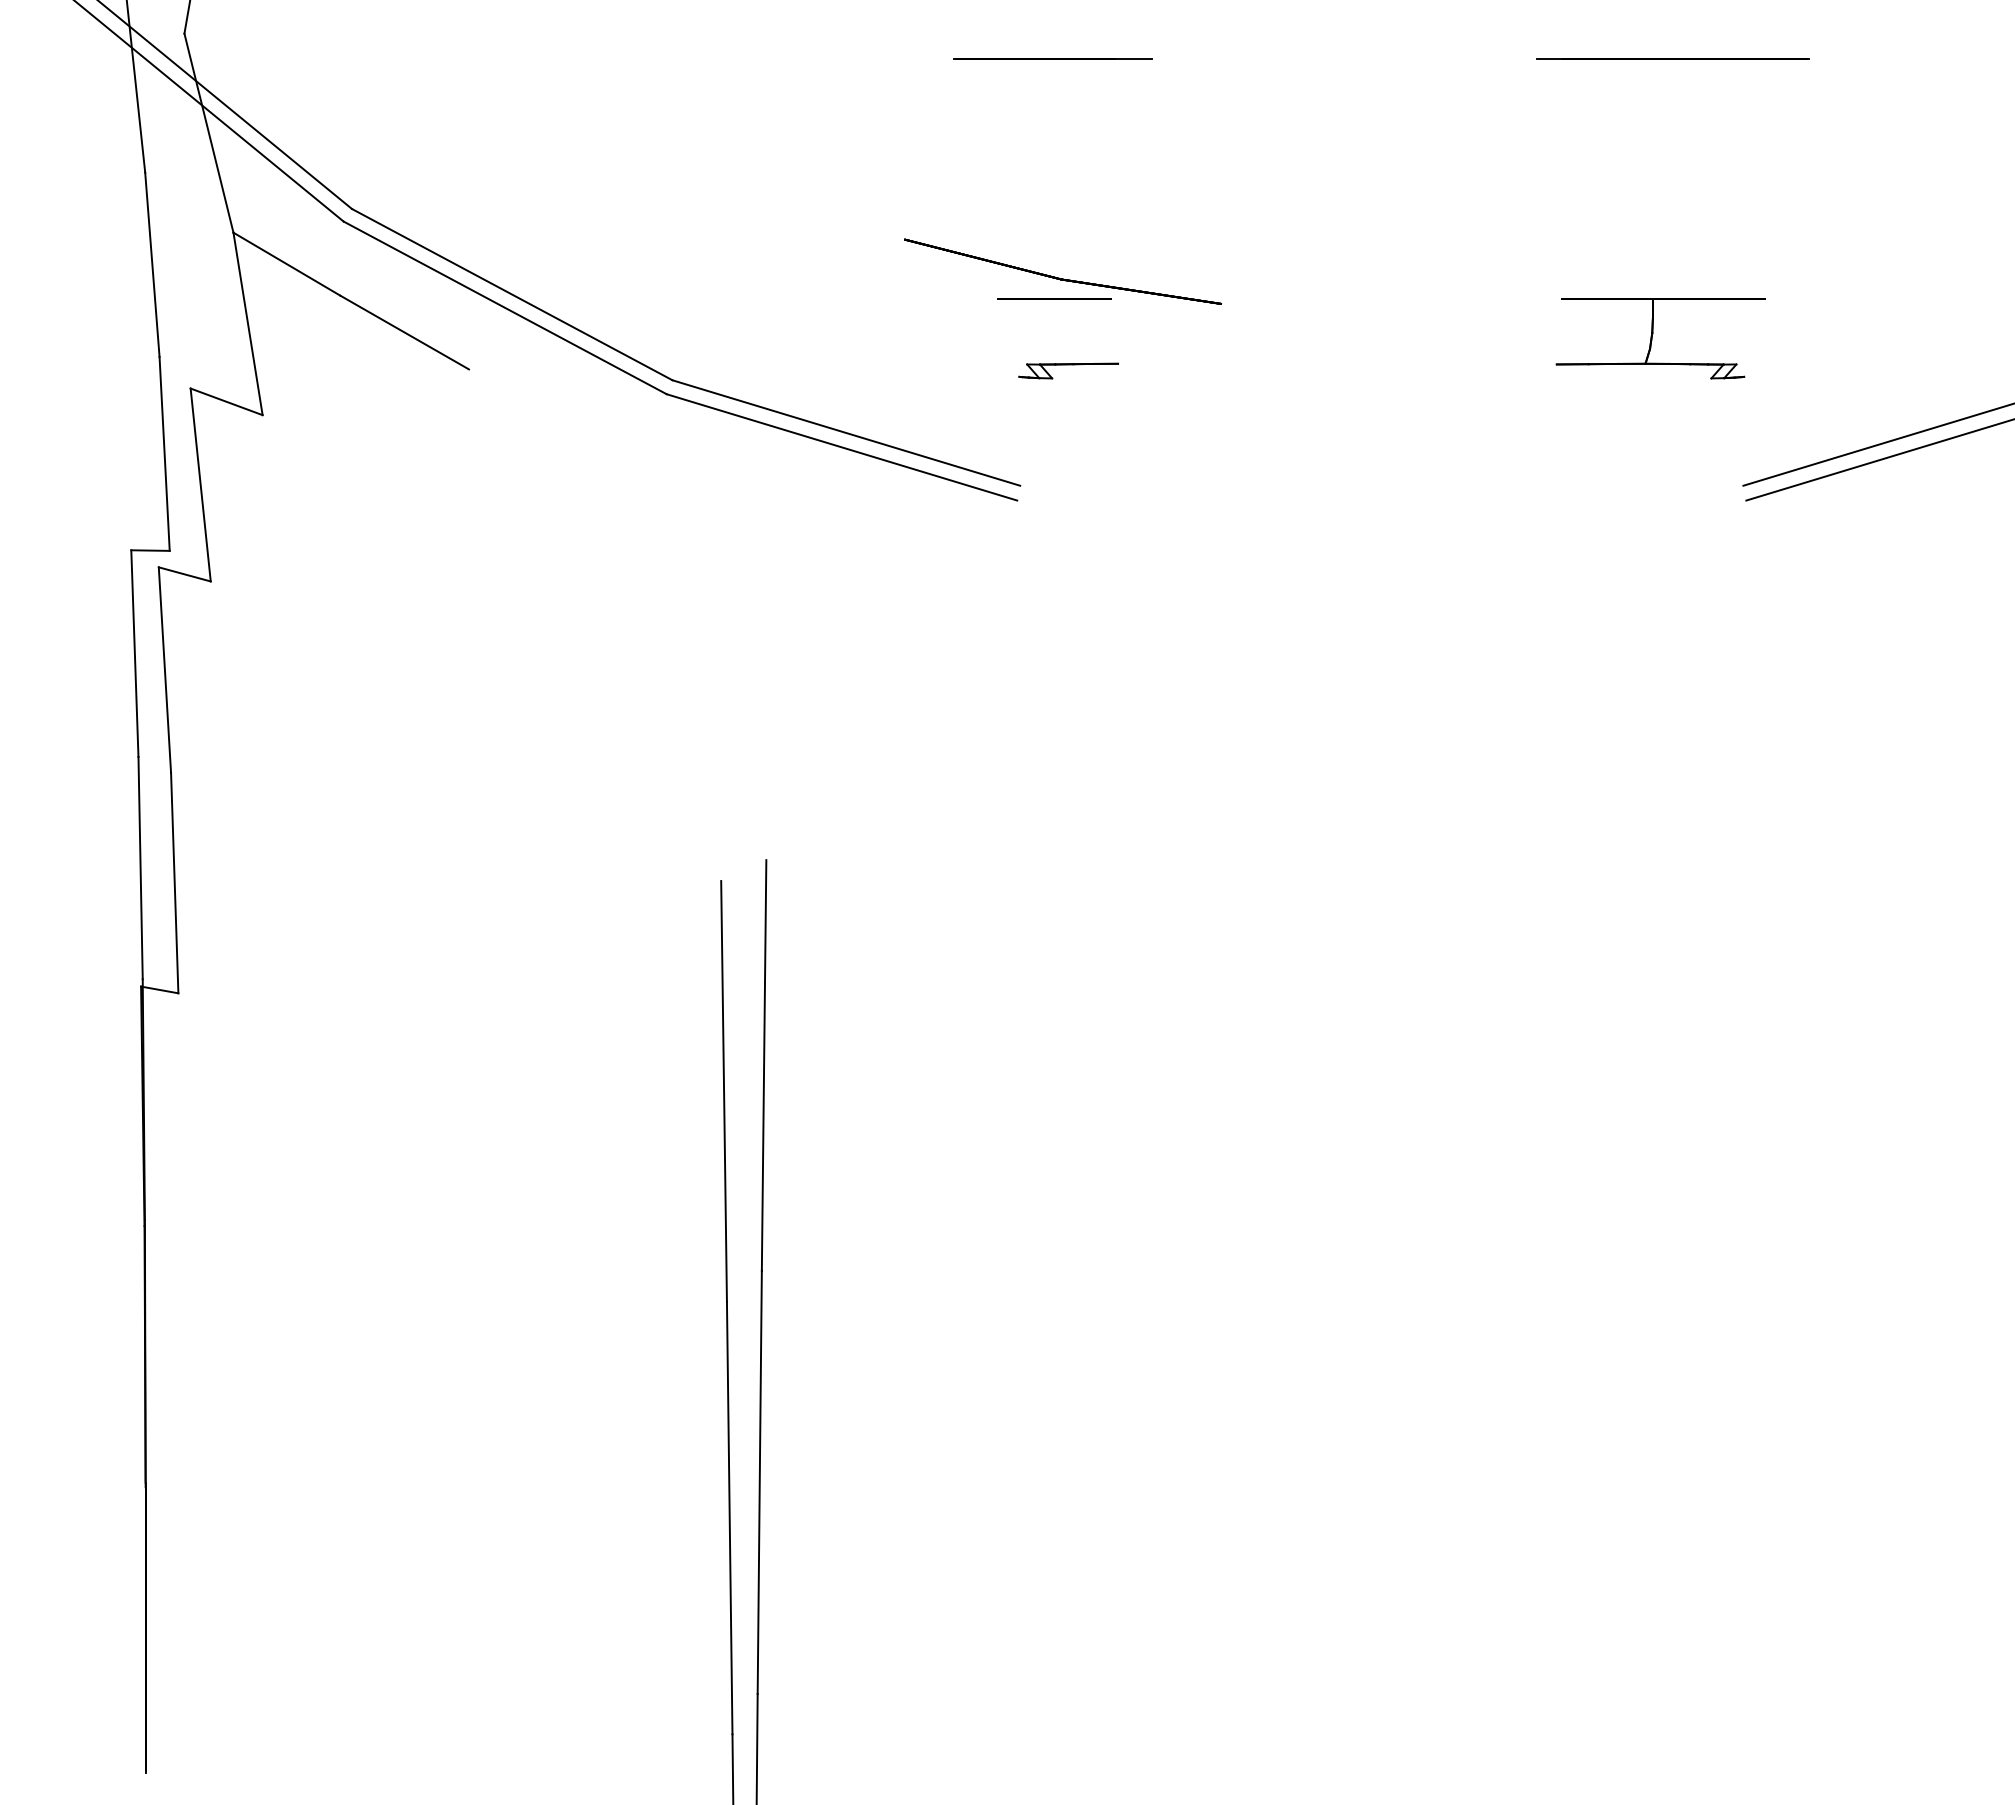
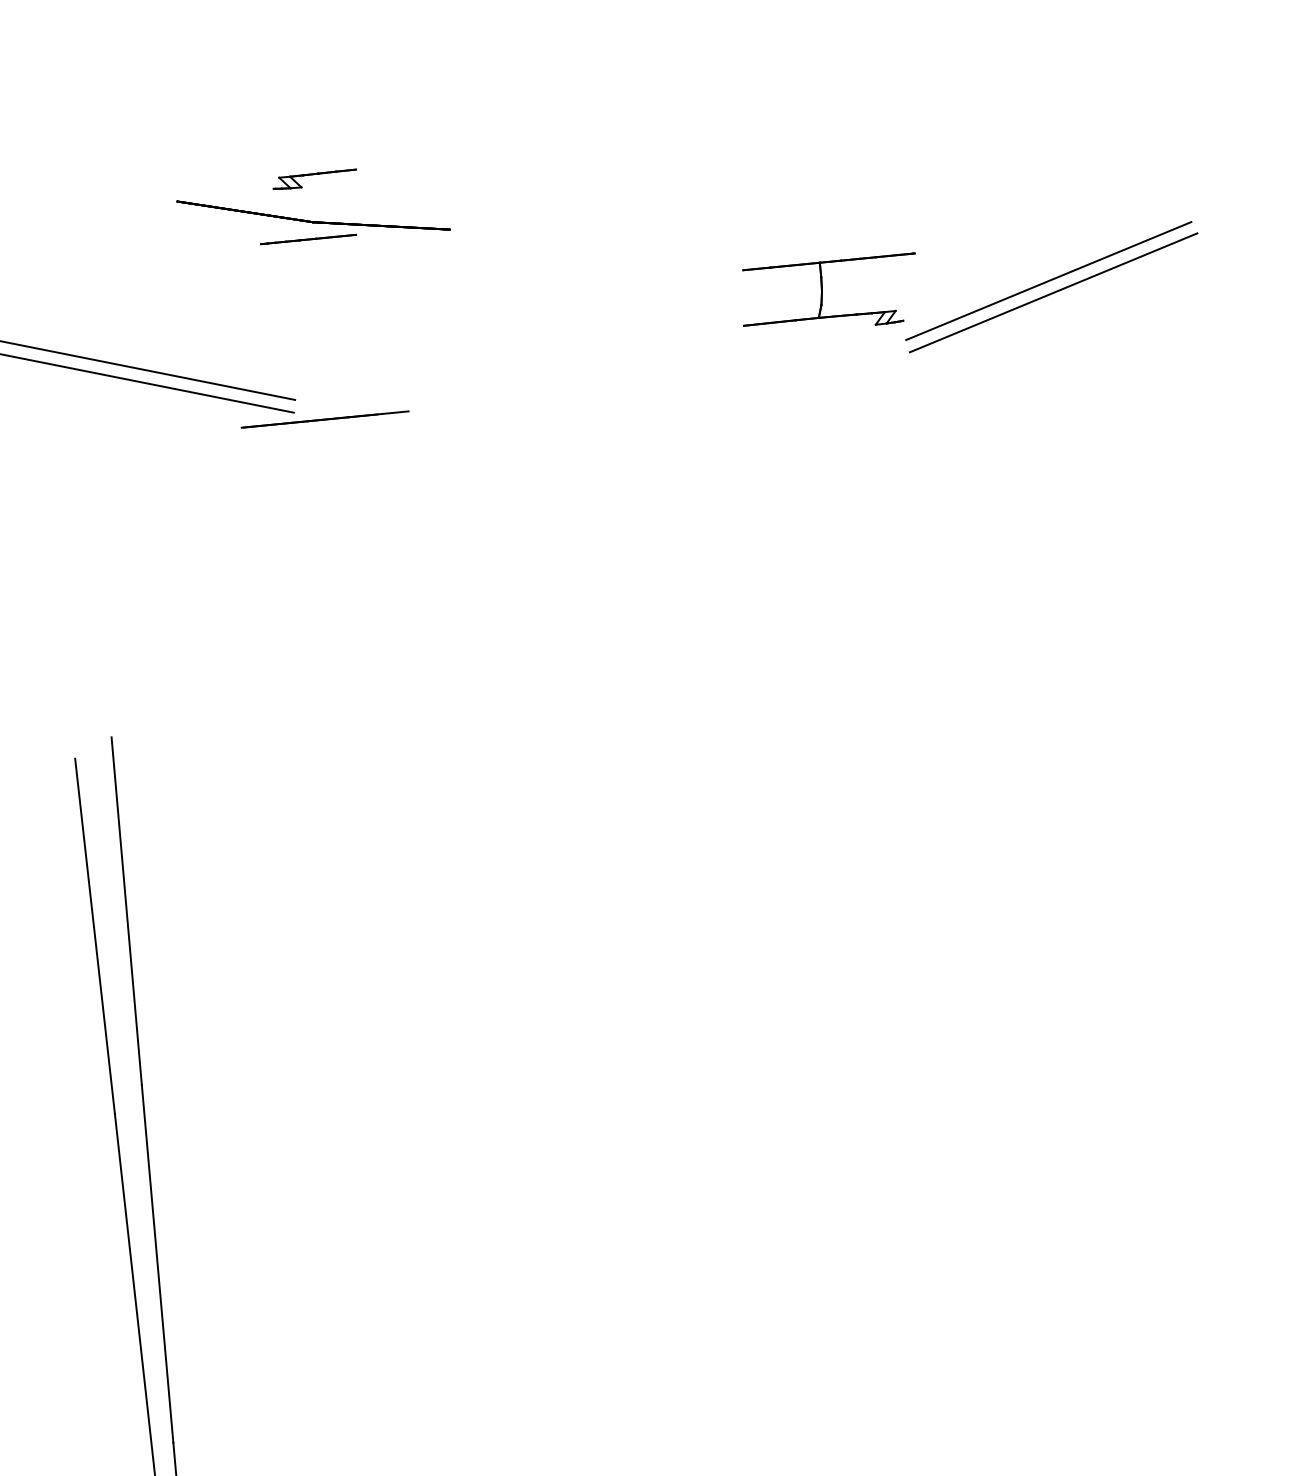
line: (1052, 58) -> (324, 419), moved
part: (1652, 338) -> (822, 295), moved
part: (1068, 370) -> (314, 179), moved

